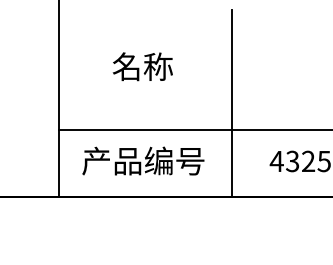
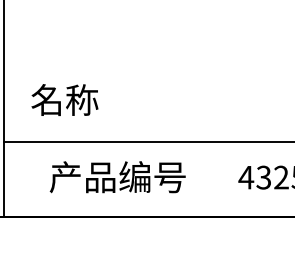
text: (142, 66) -> (64, 99), moved
line: (232, 102) -> (196, 112), removed
text: (143, 160) -> (117, 176), moved

